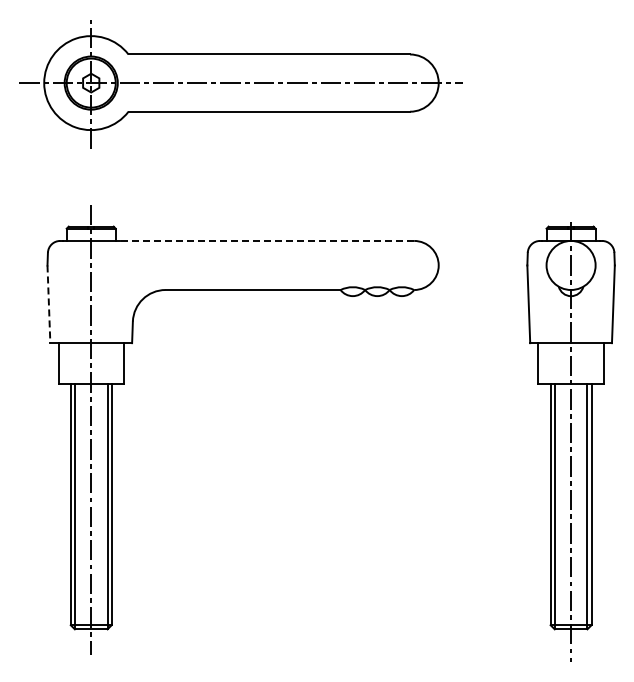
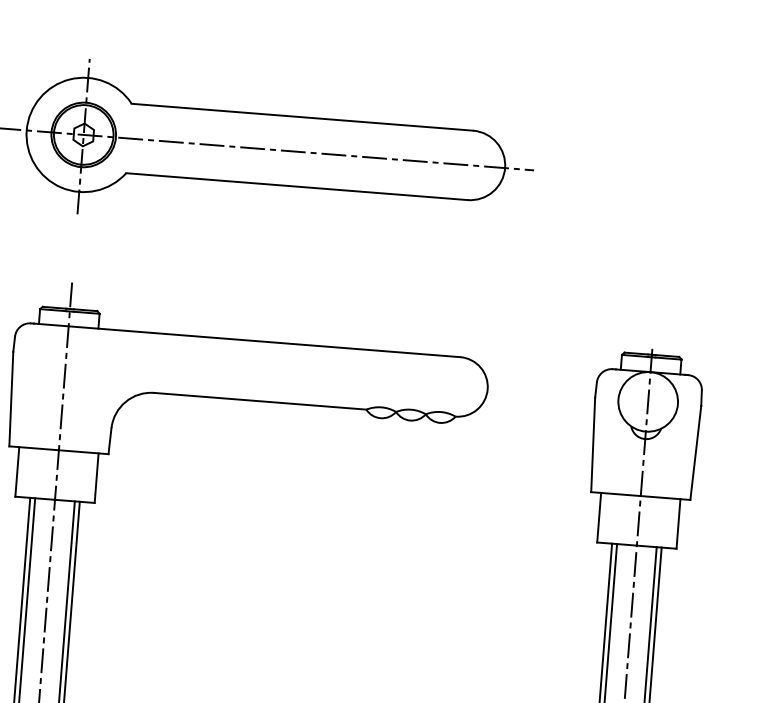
line: (266, 240) -> (281, 342), dashed -> solid
line: (48, 304) -> (10, 399), dashed -> solid

